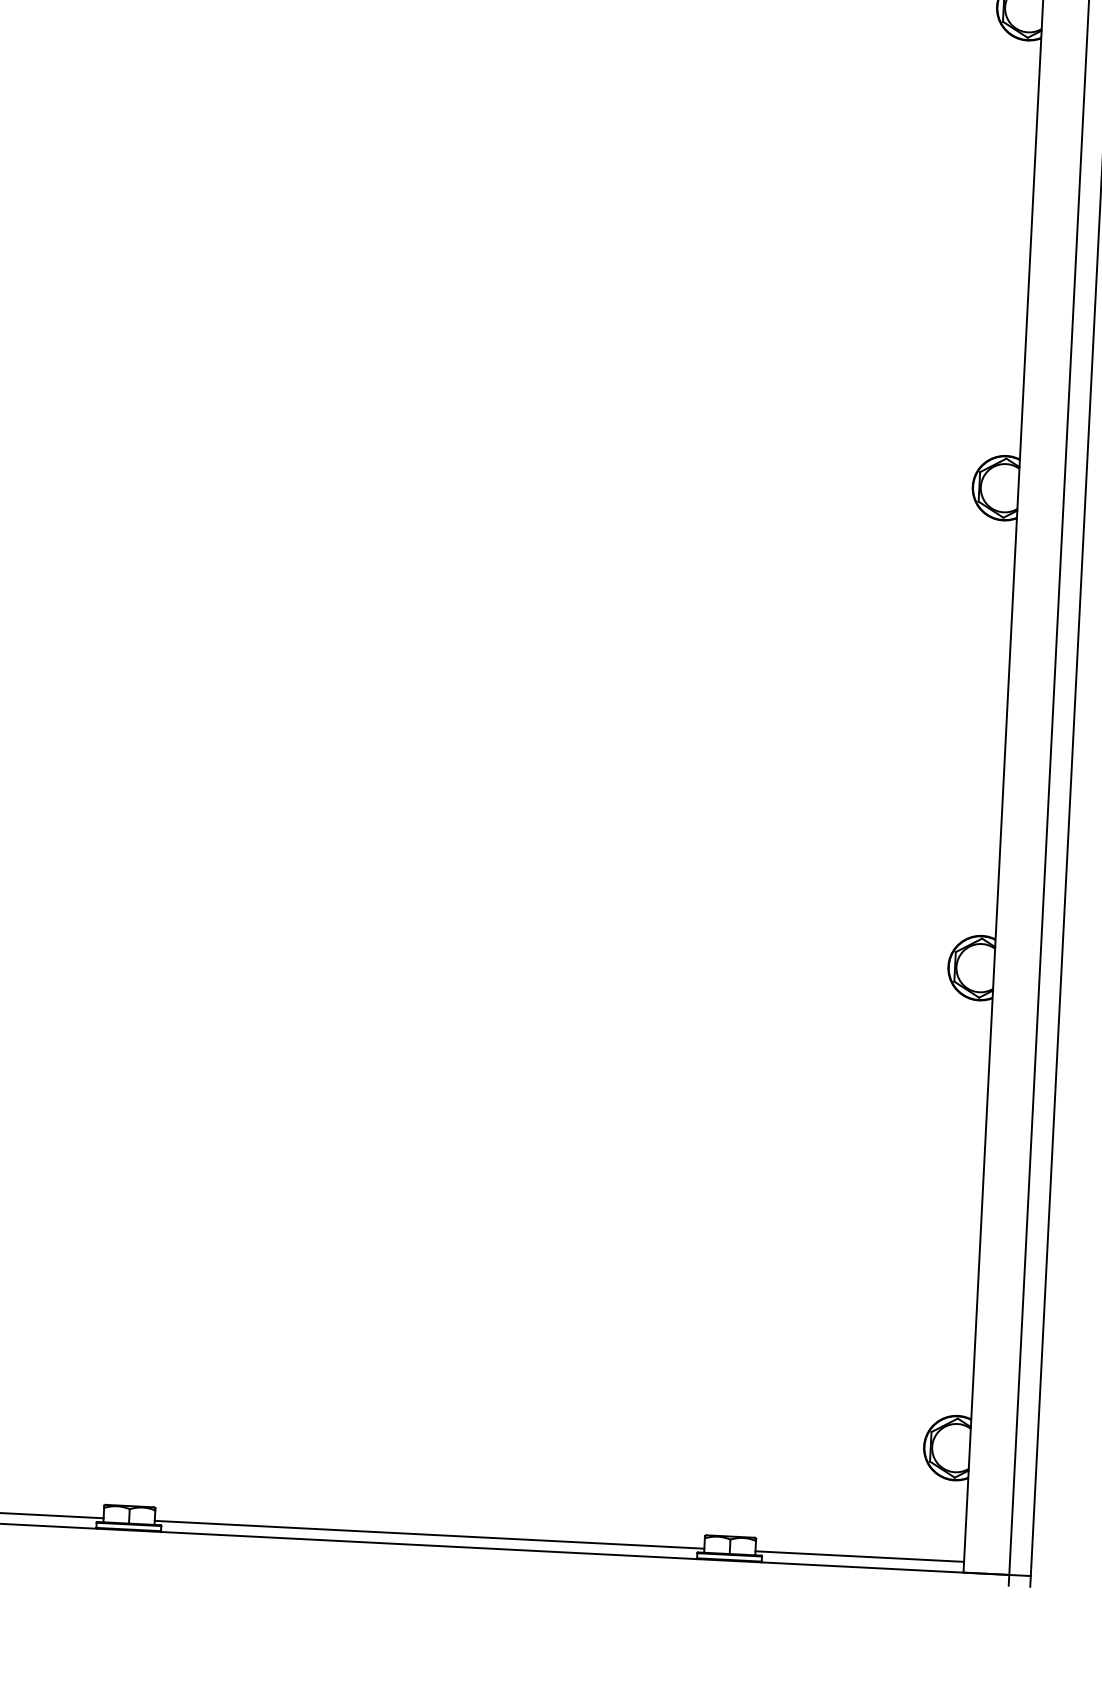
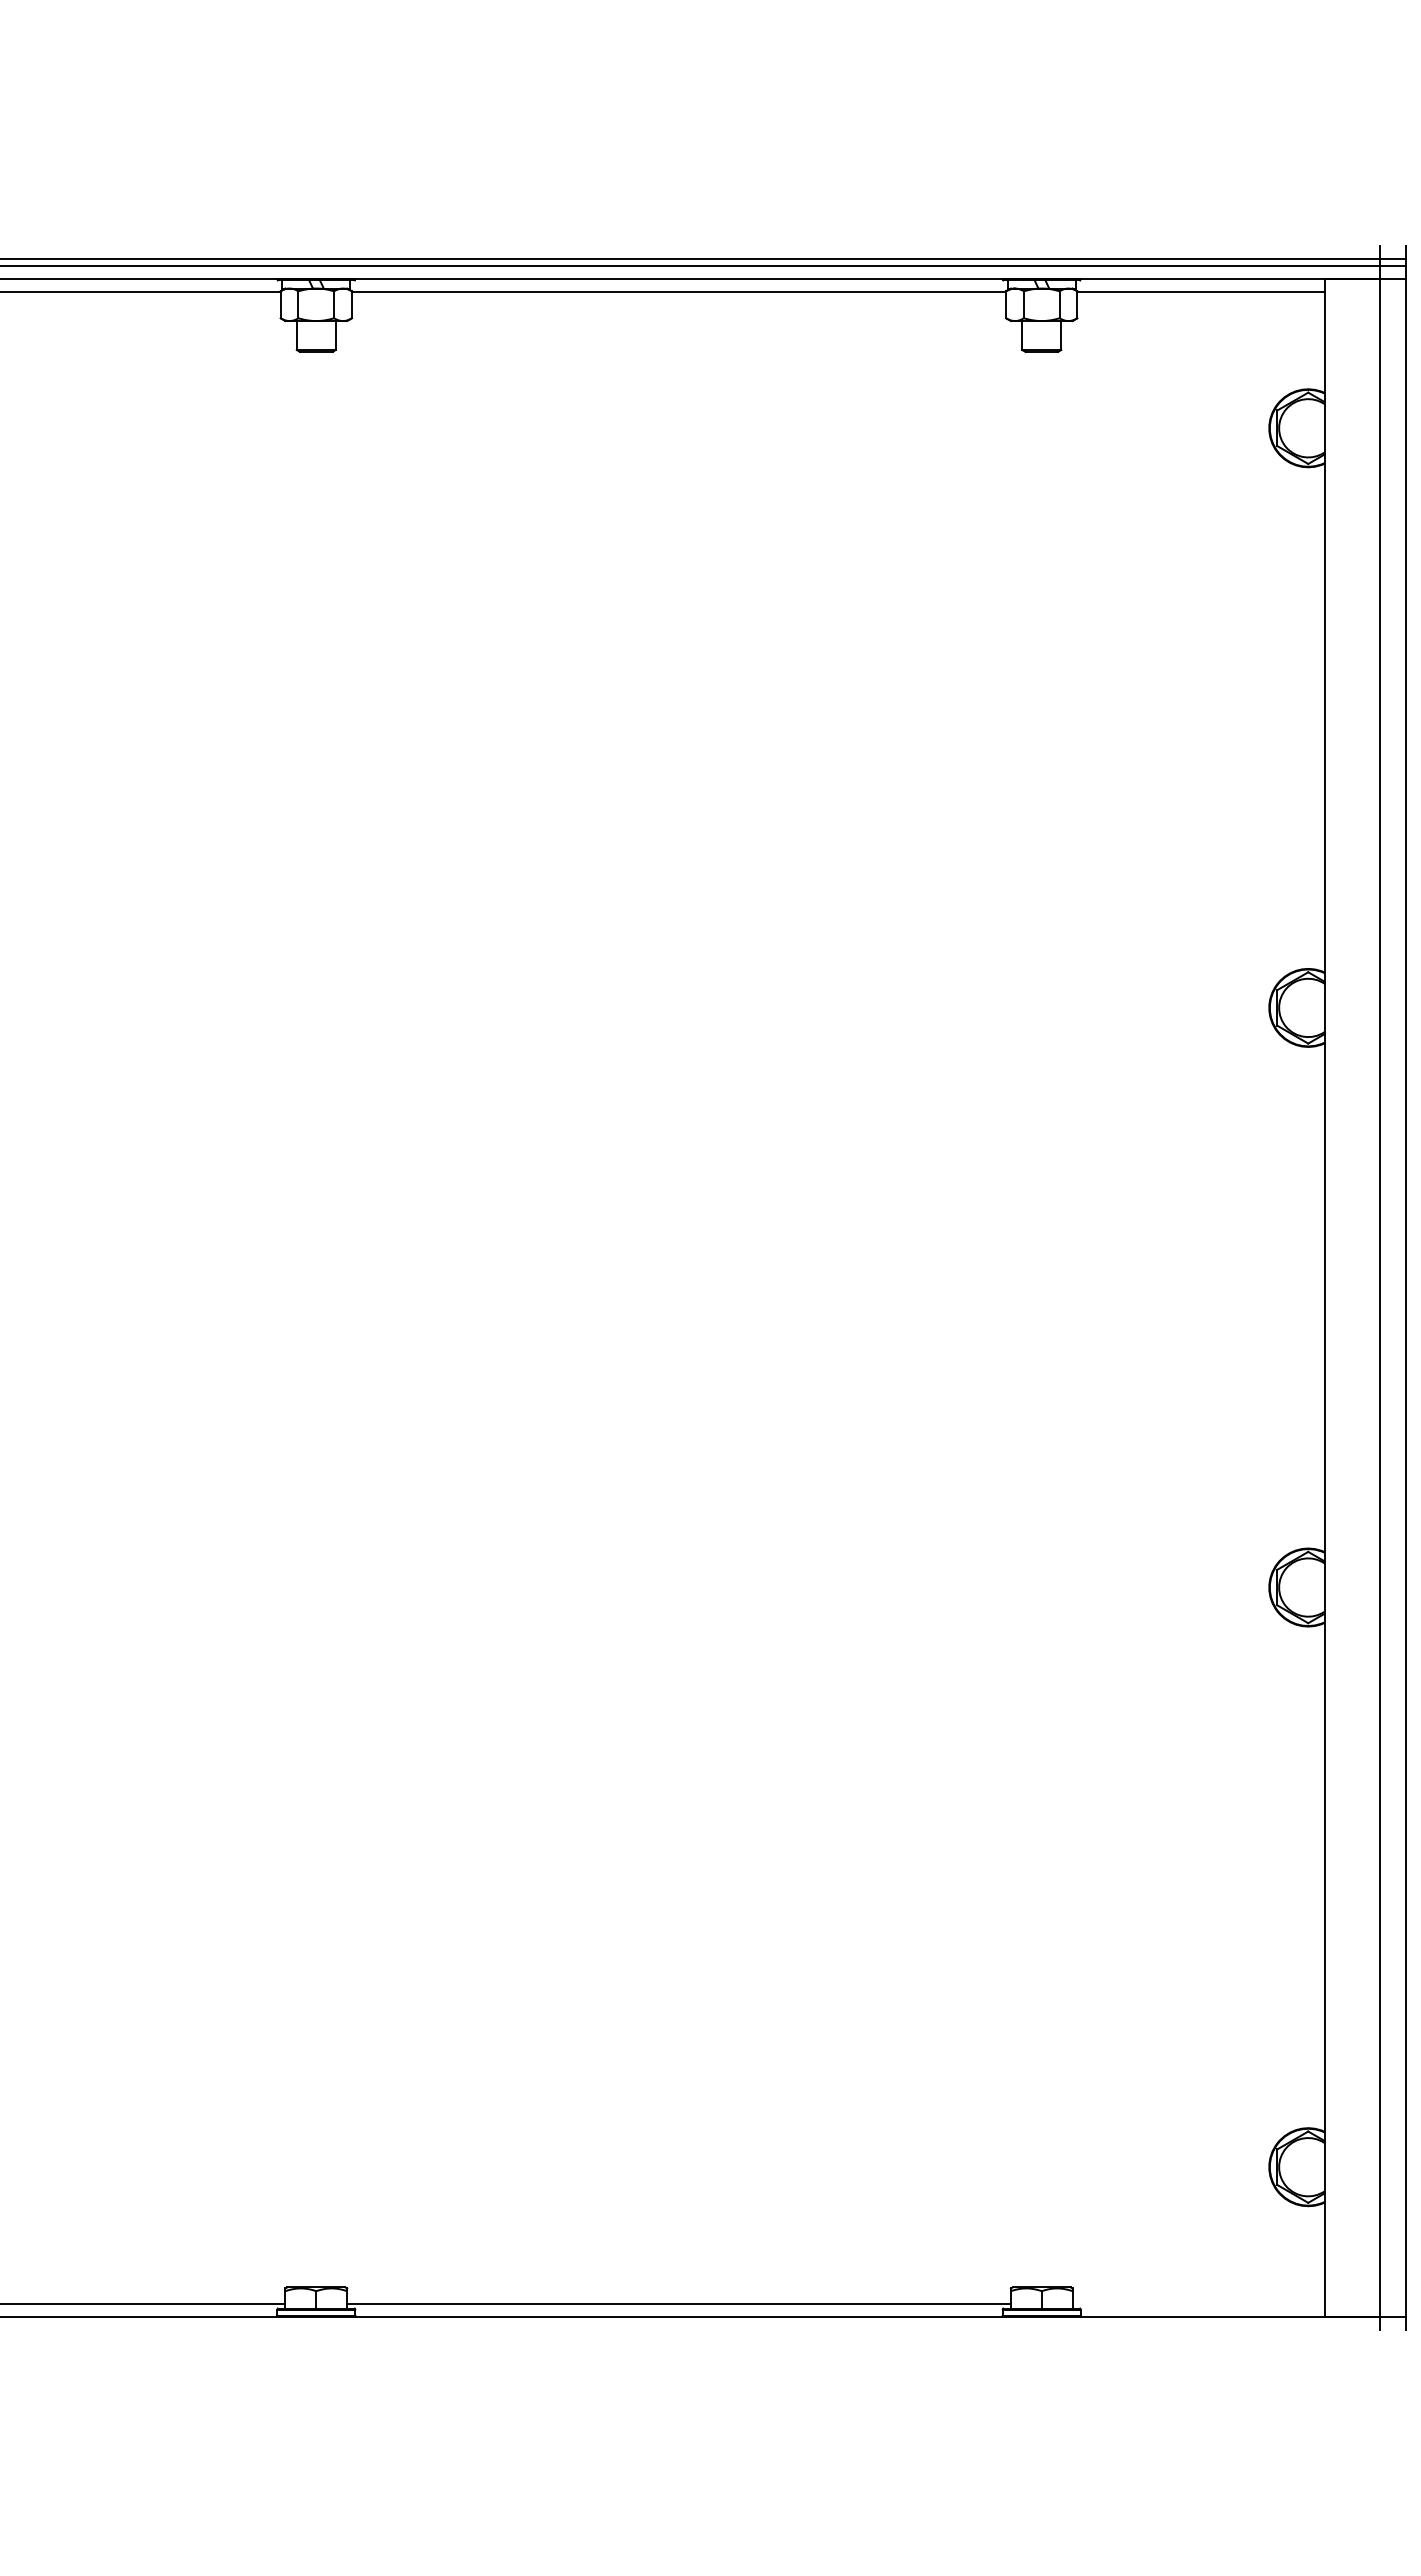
line: (859, 1556) -> (1198, 2303), removed

